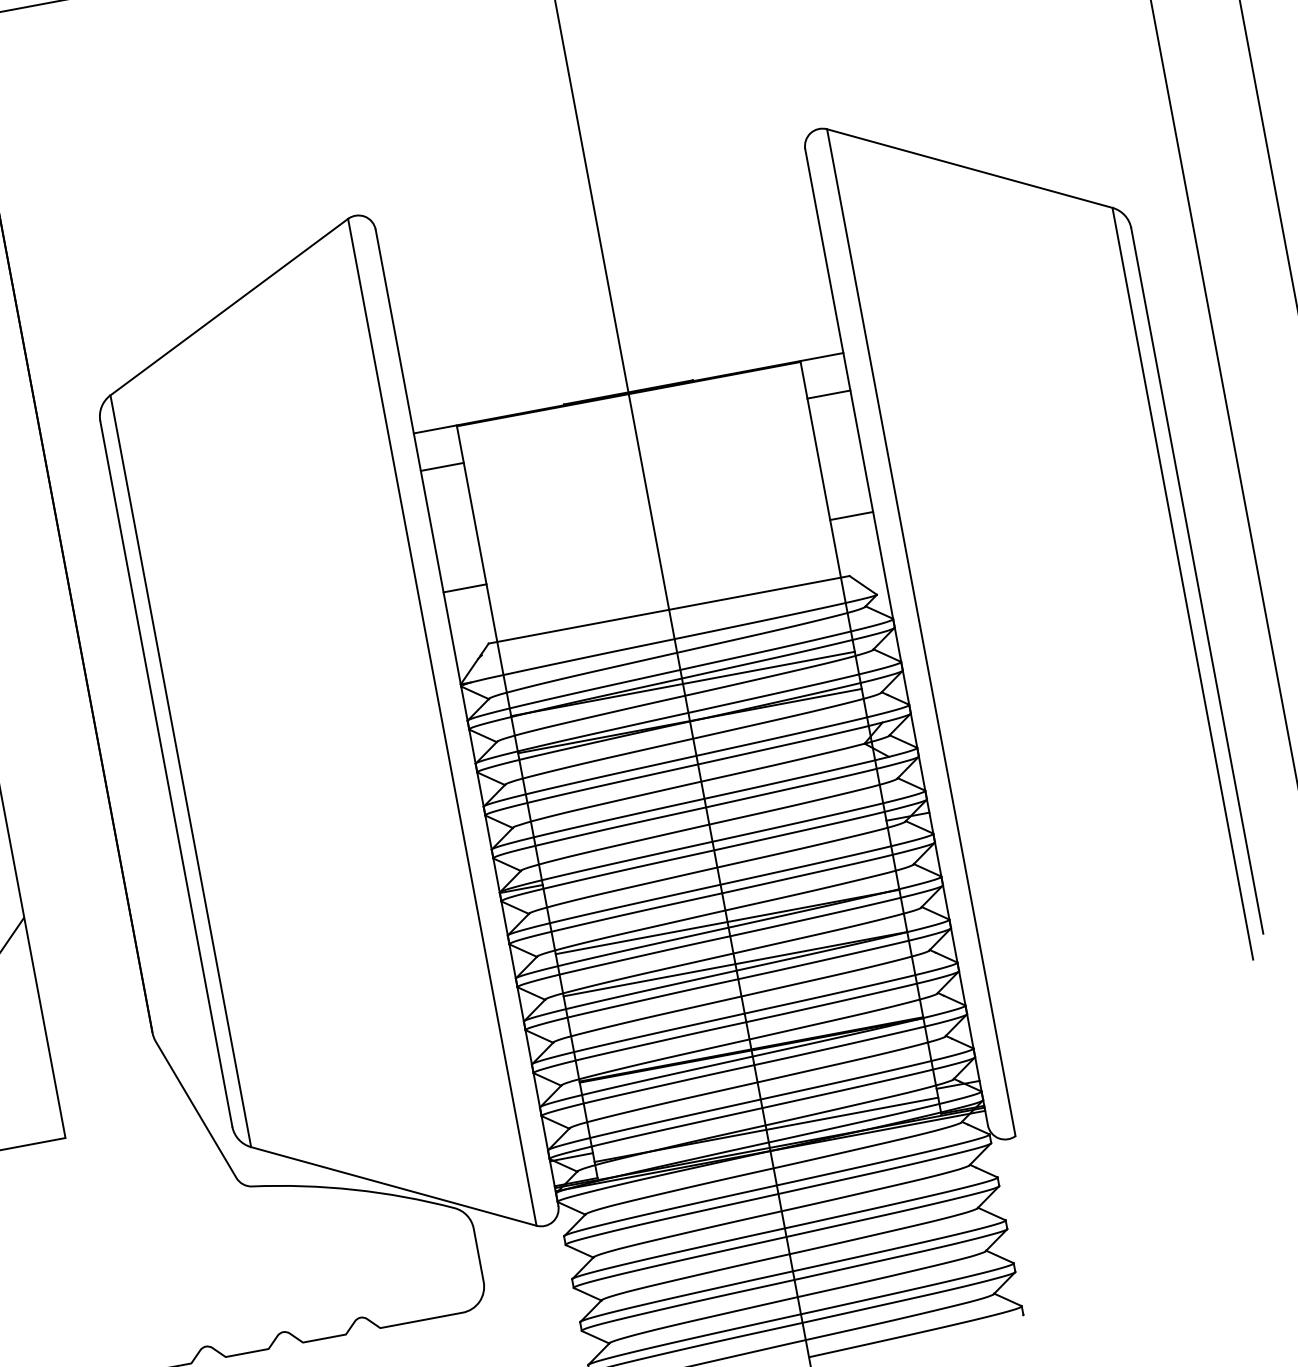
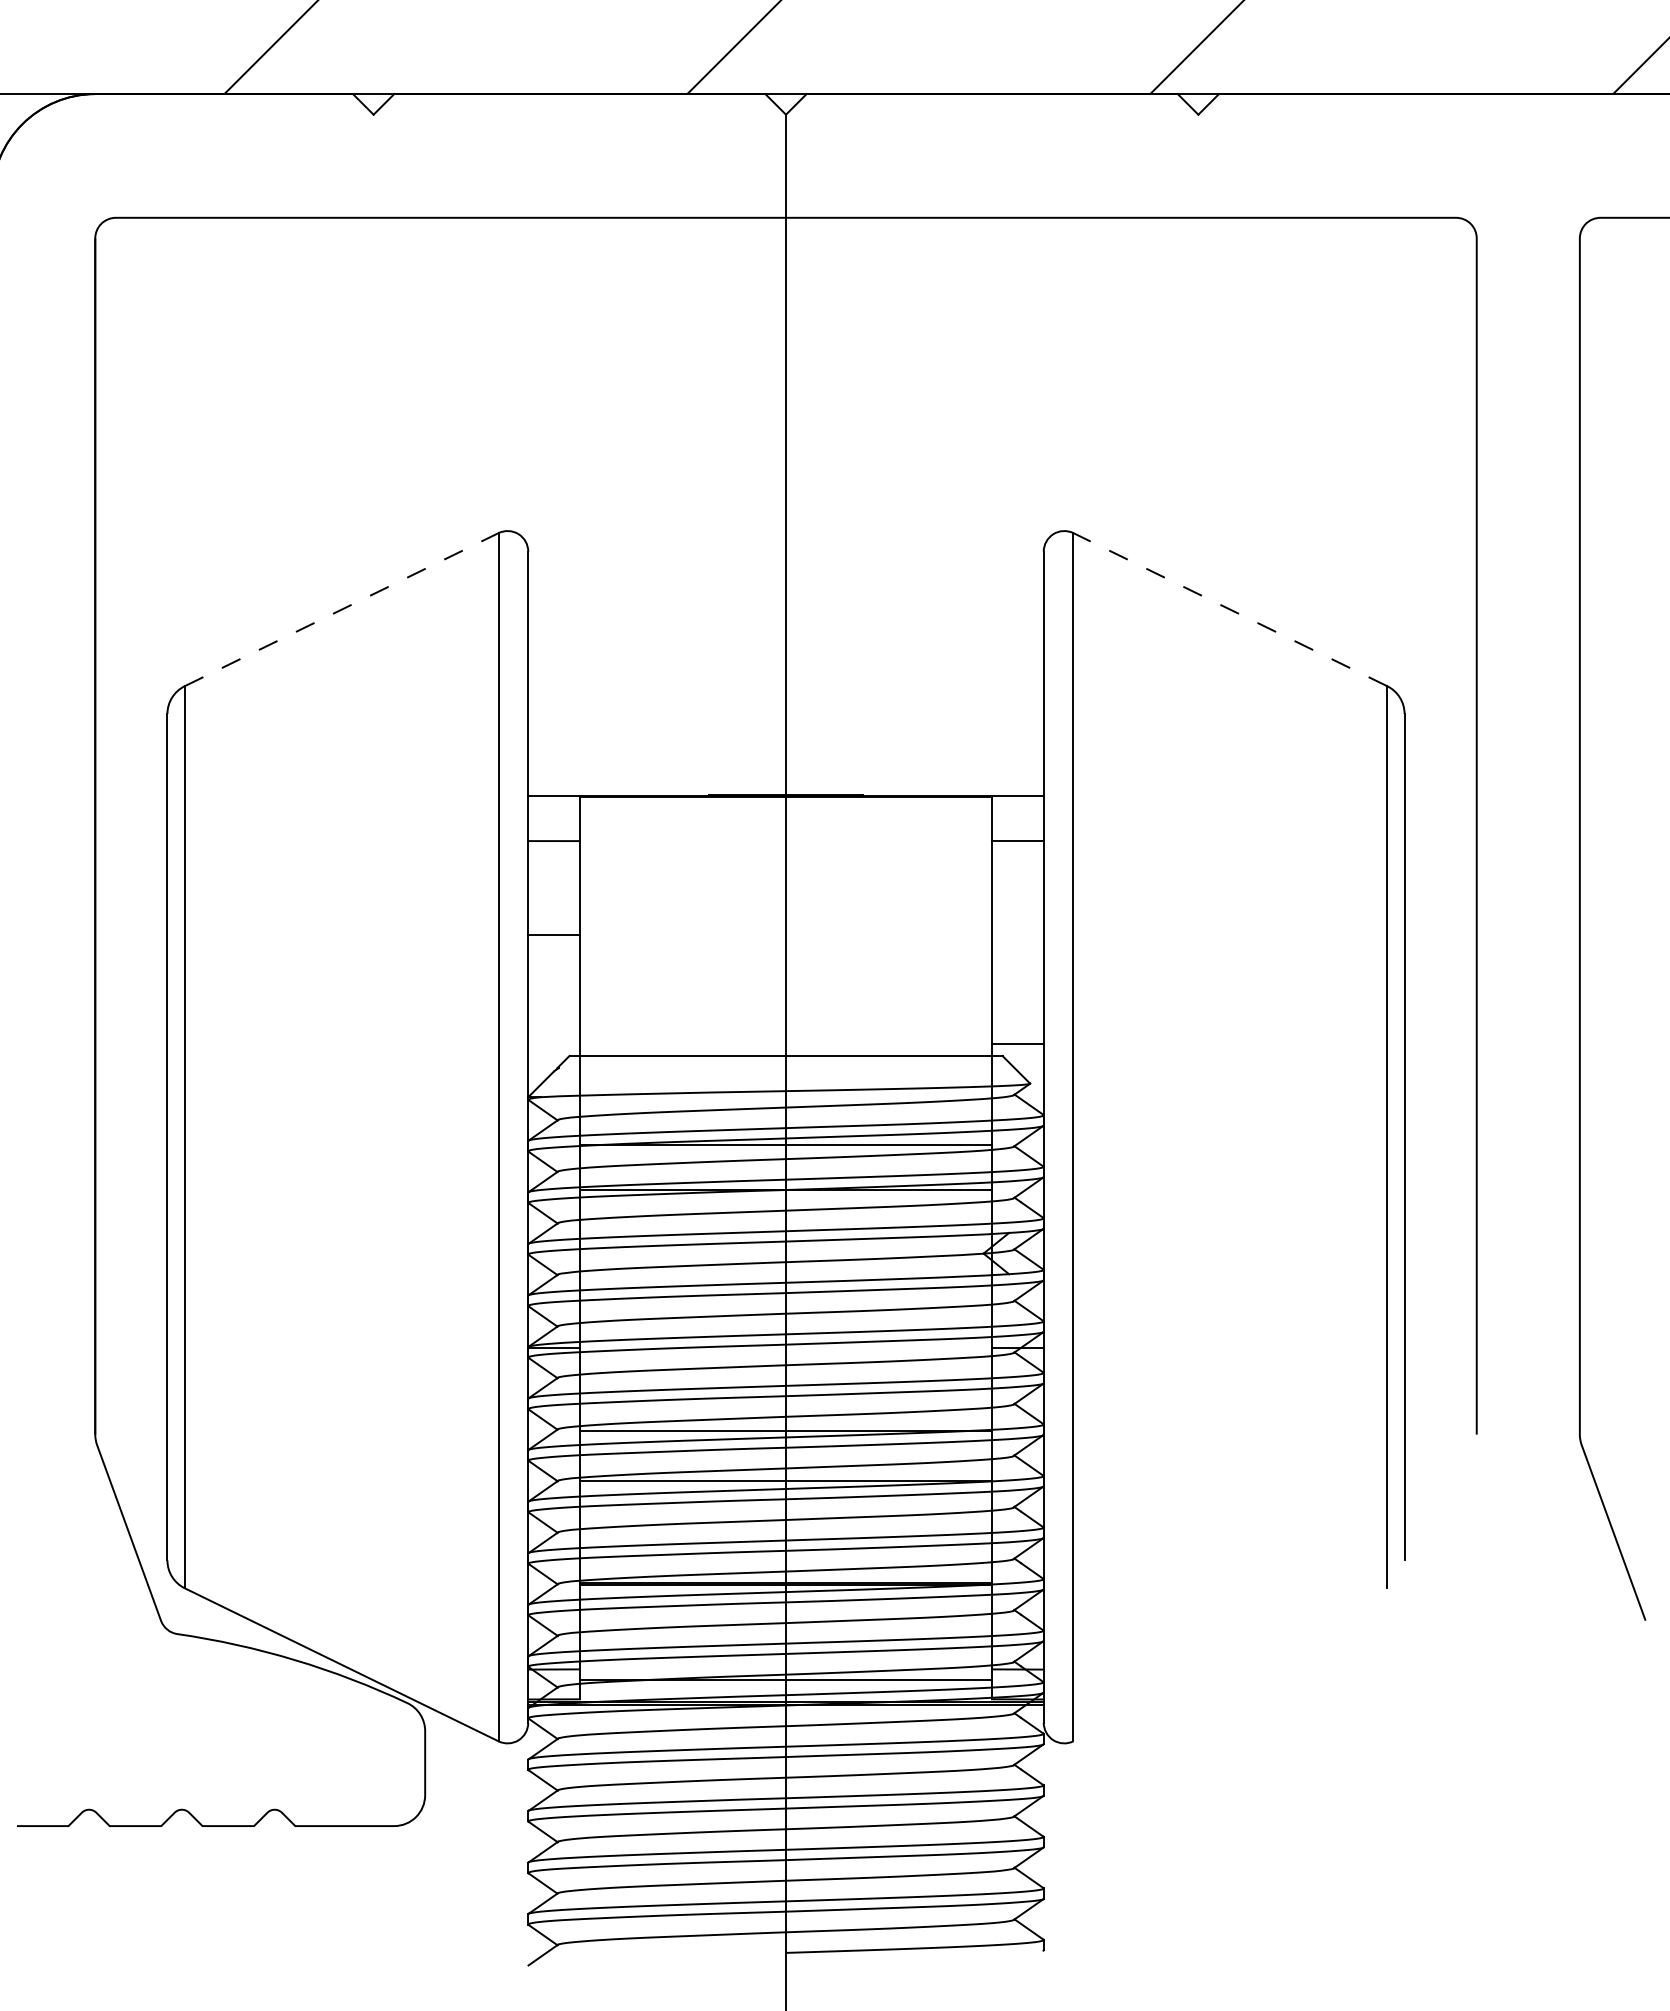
line: (969, 168) -> (1230, 609), solid -> dashed
line: (229, 307) -> (341, 609), solid -> dashed
line: (851, 515) -> (1017, 1043), moved
line: (464, 588) -> (553, 934), moved

